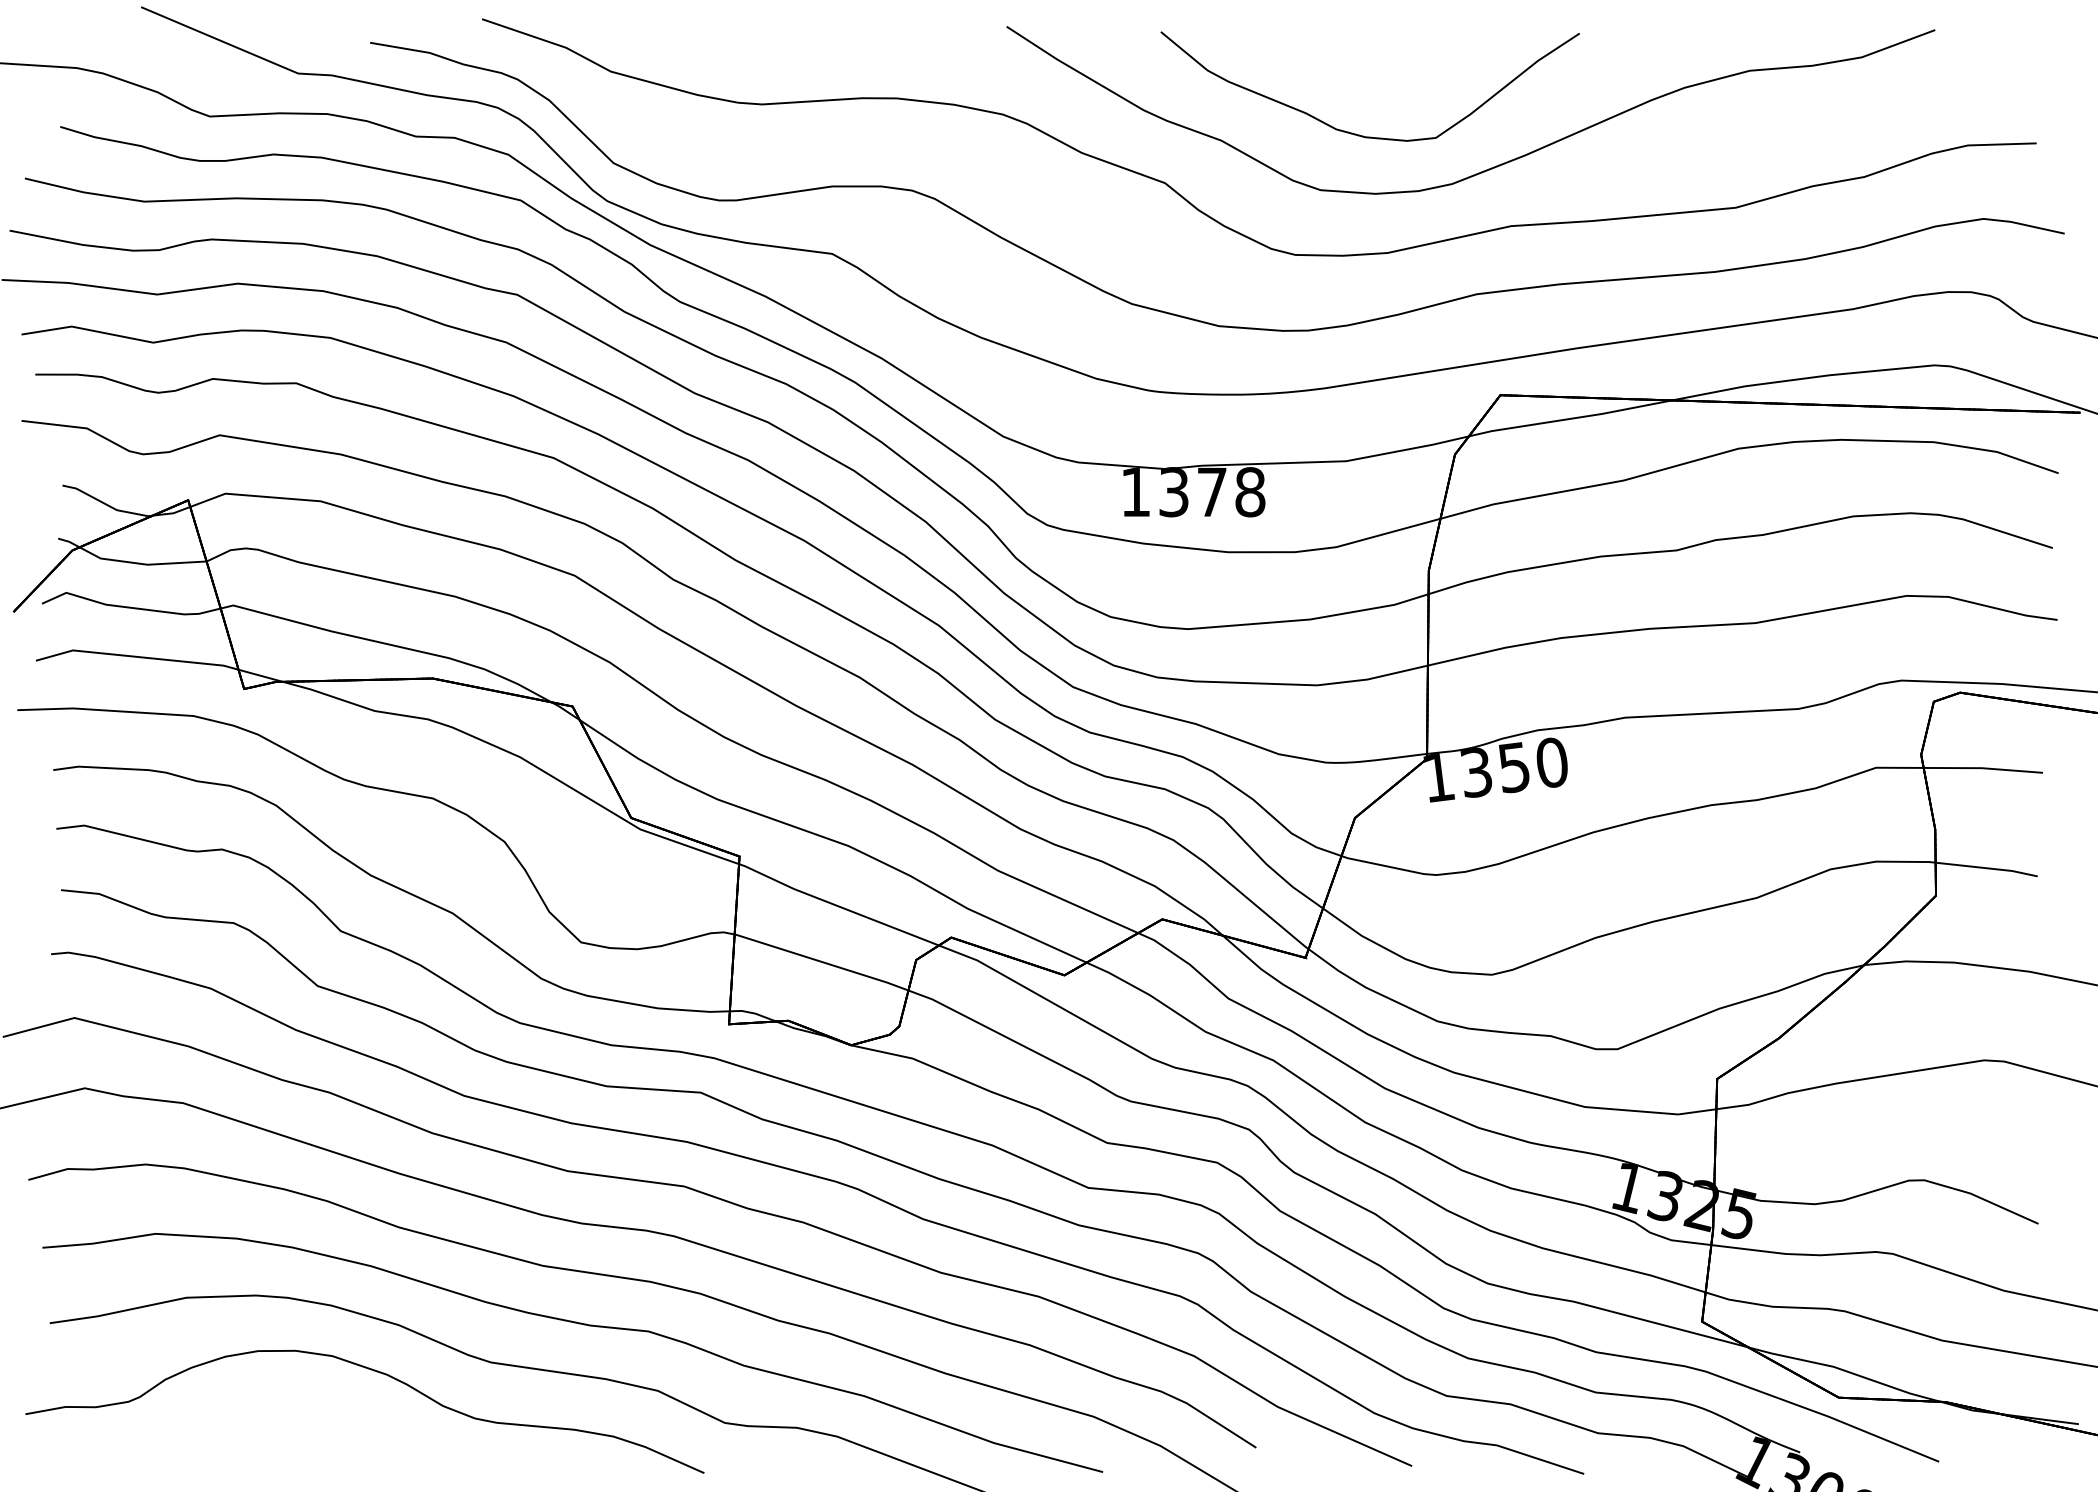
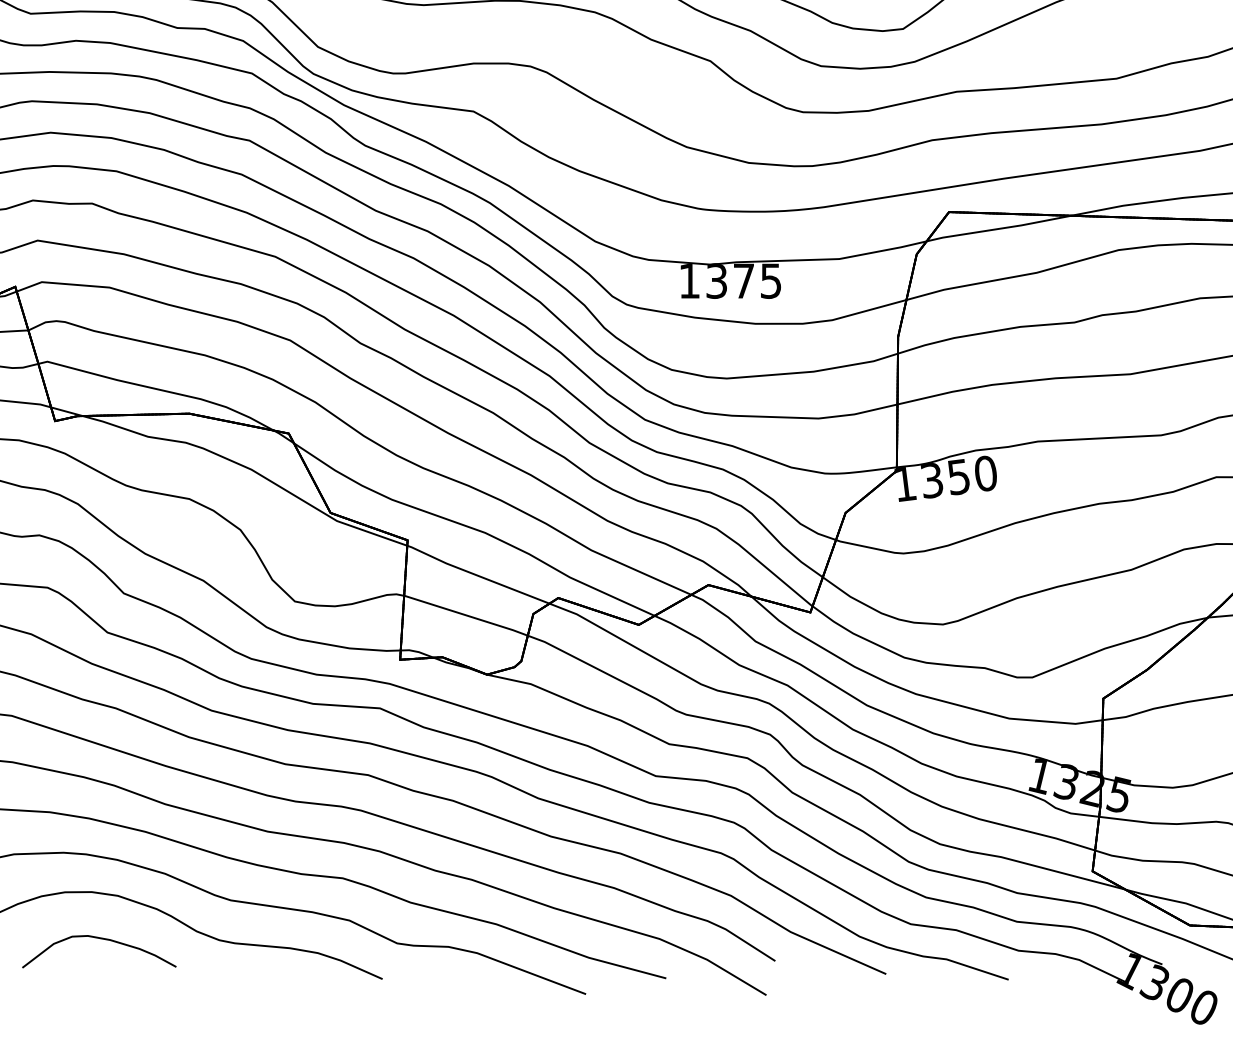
text: (1250, 492) -> (771, 281), 1378 -> 1375
curve: (310, 1417) -> (102, 939), added

